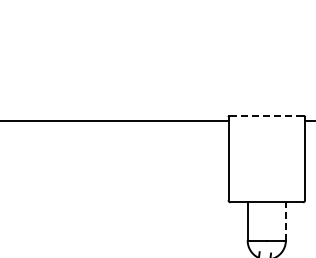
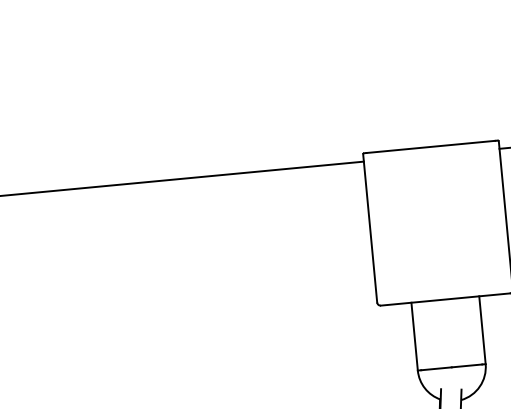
line: (266, 116) -> (430, 147), dashed -> solid
line: (285, 220) -> (481, 328), dashed -> solid

